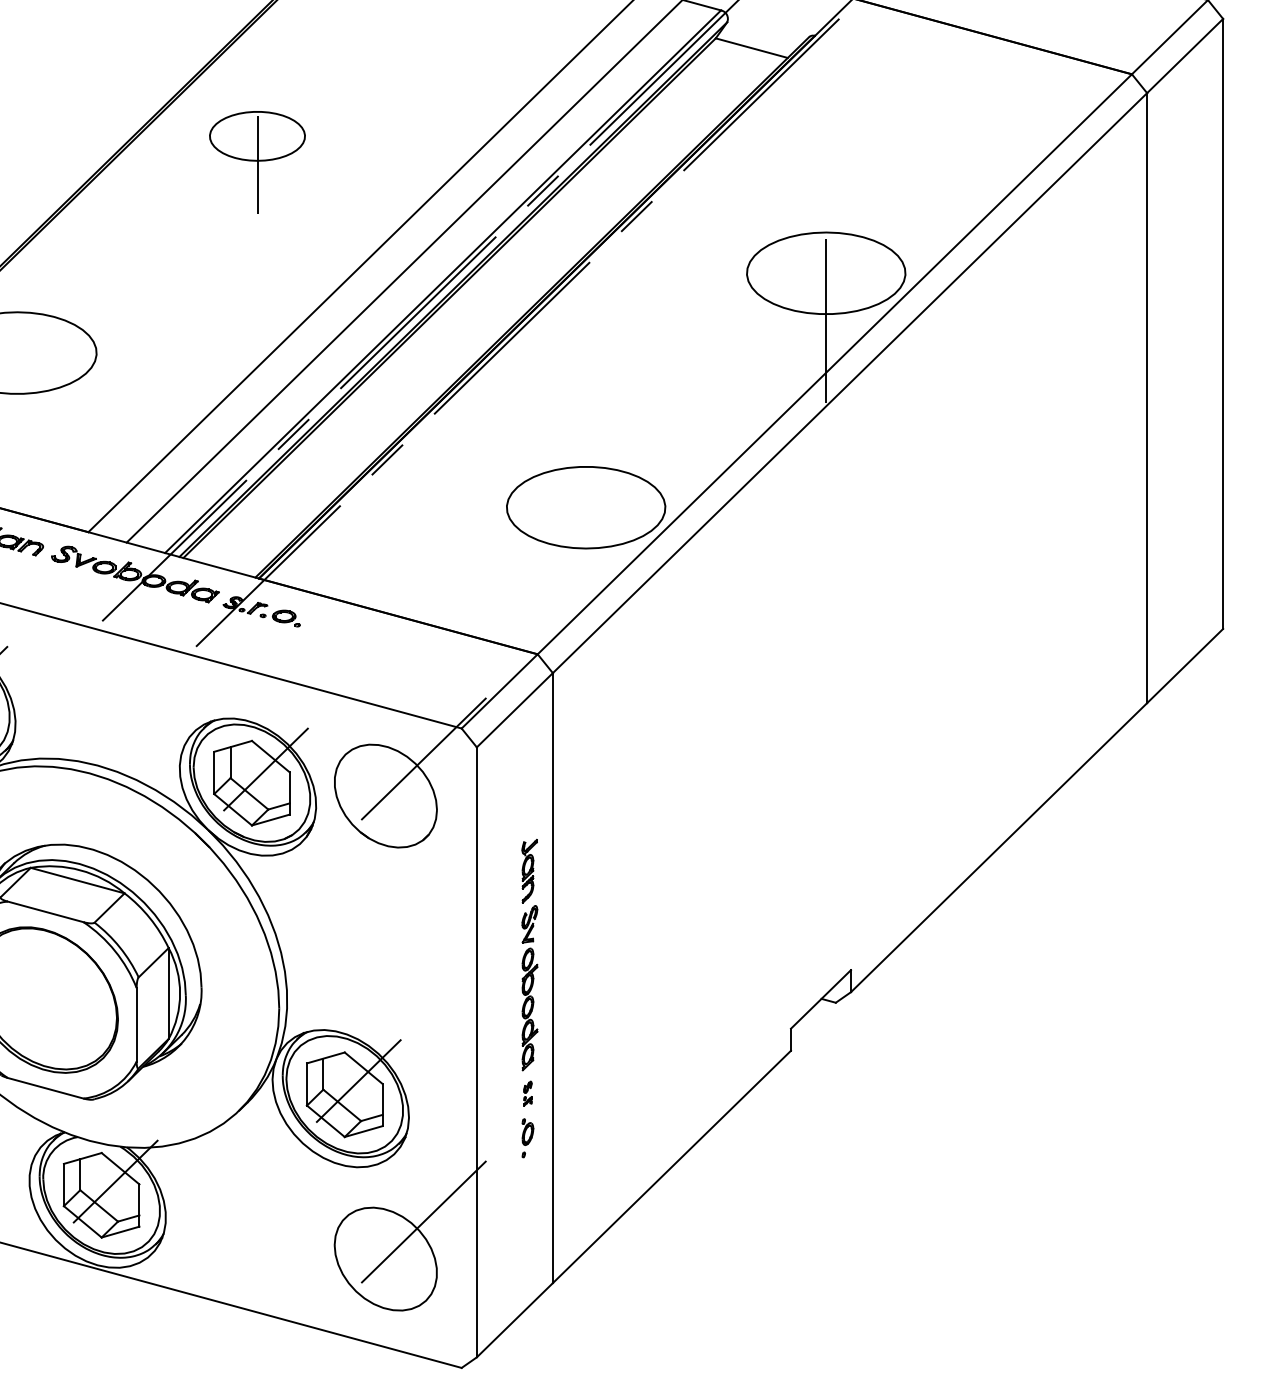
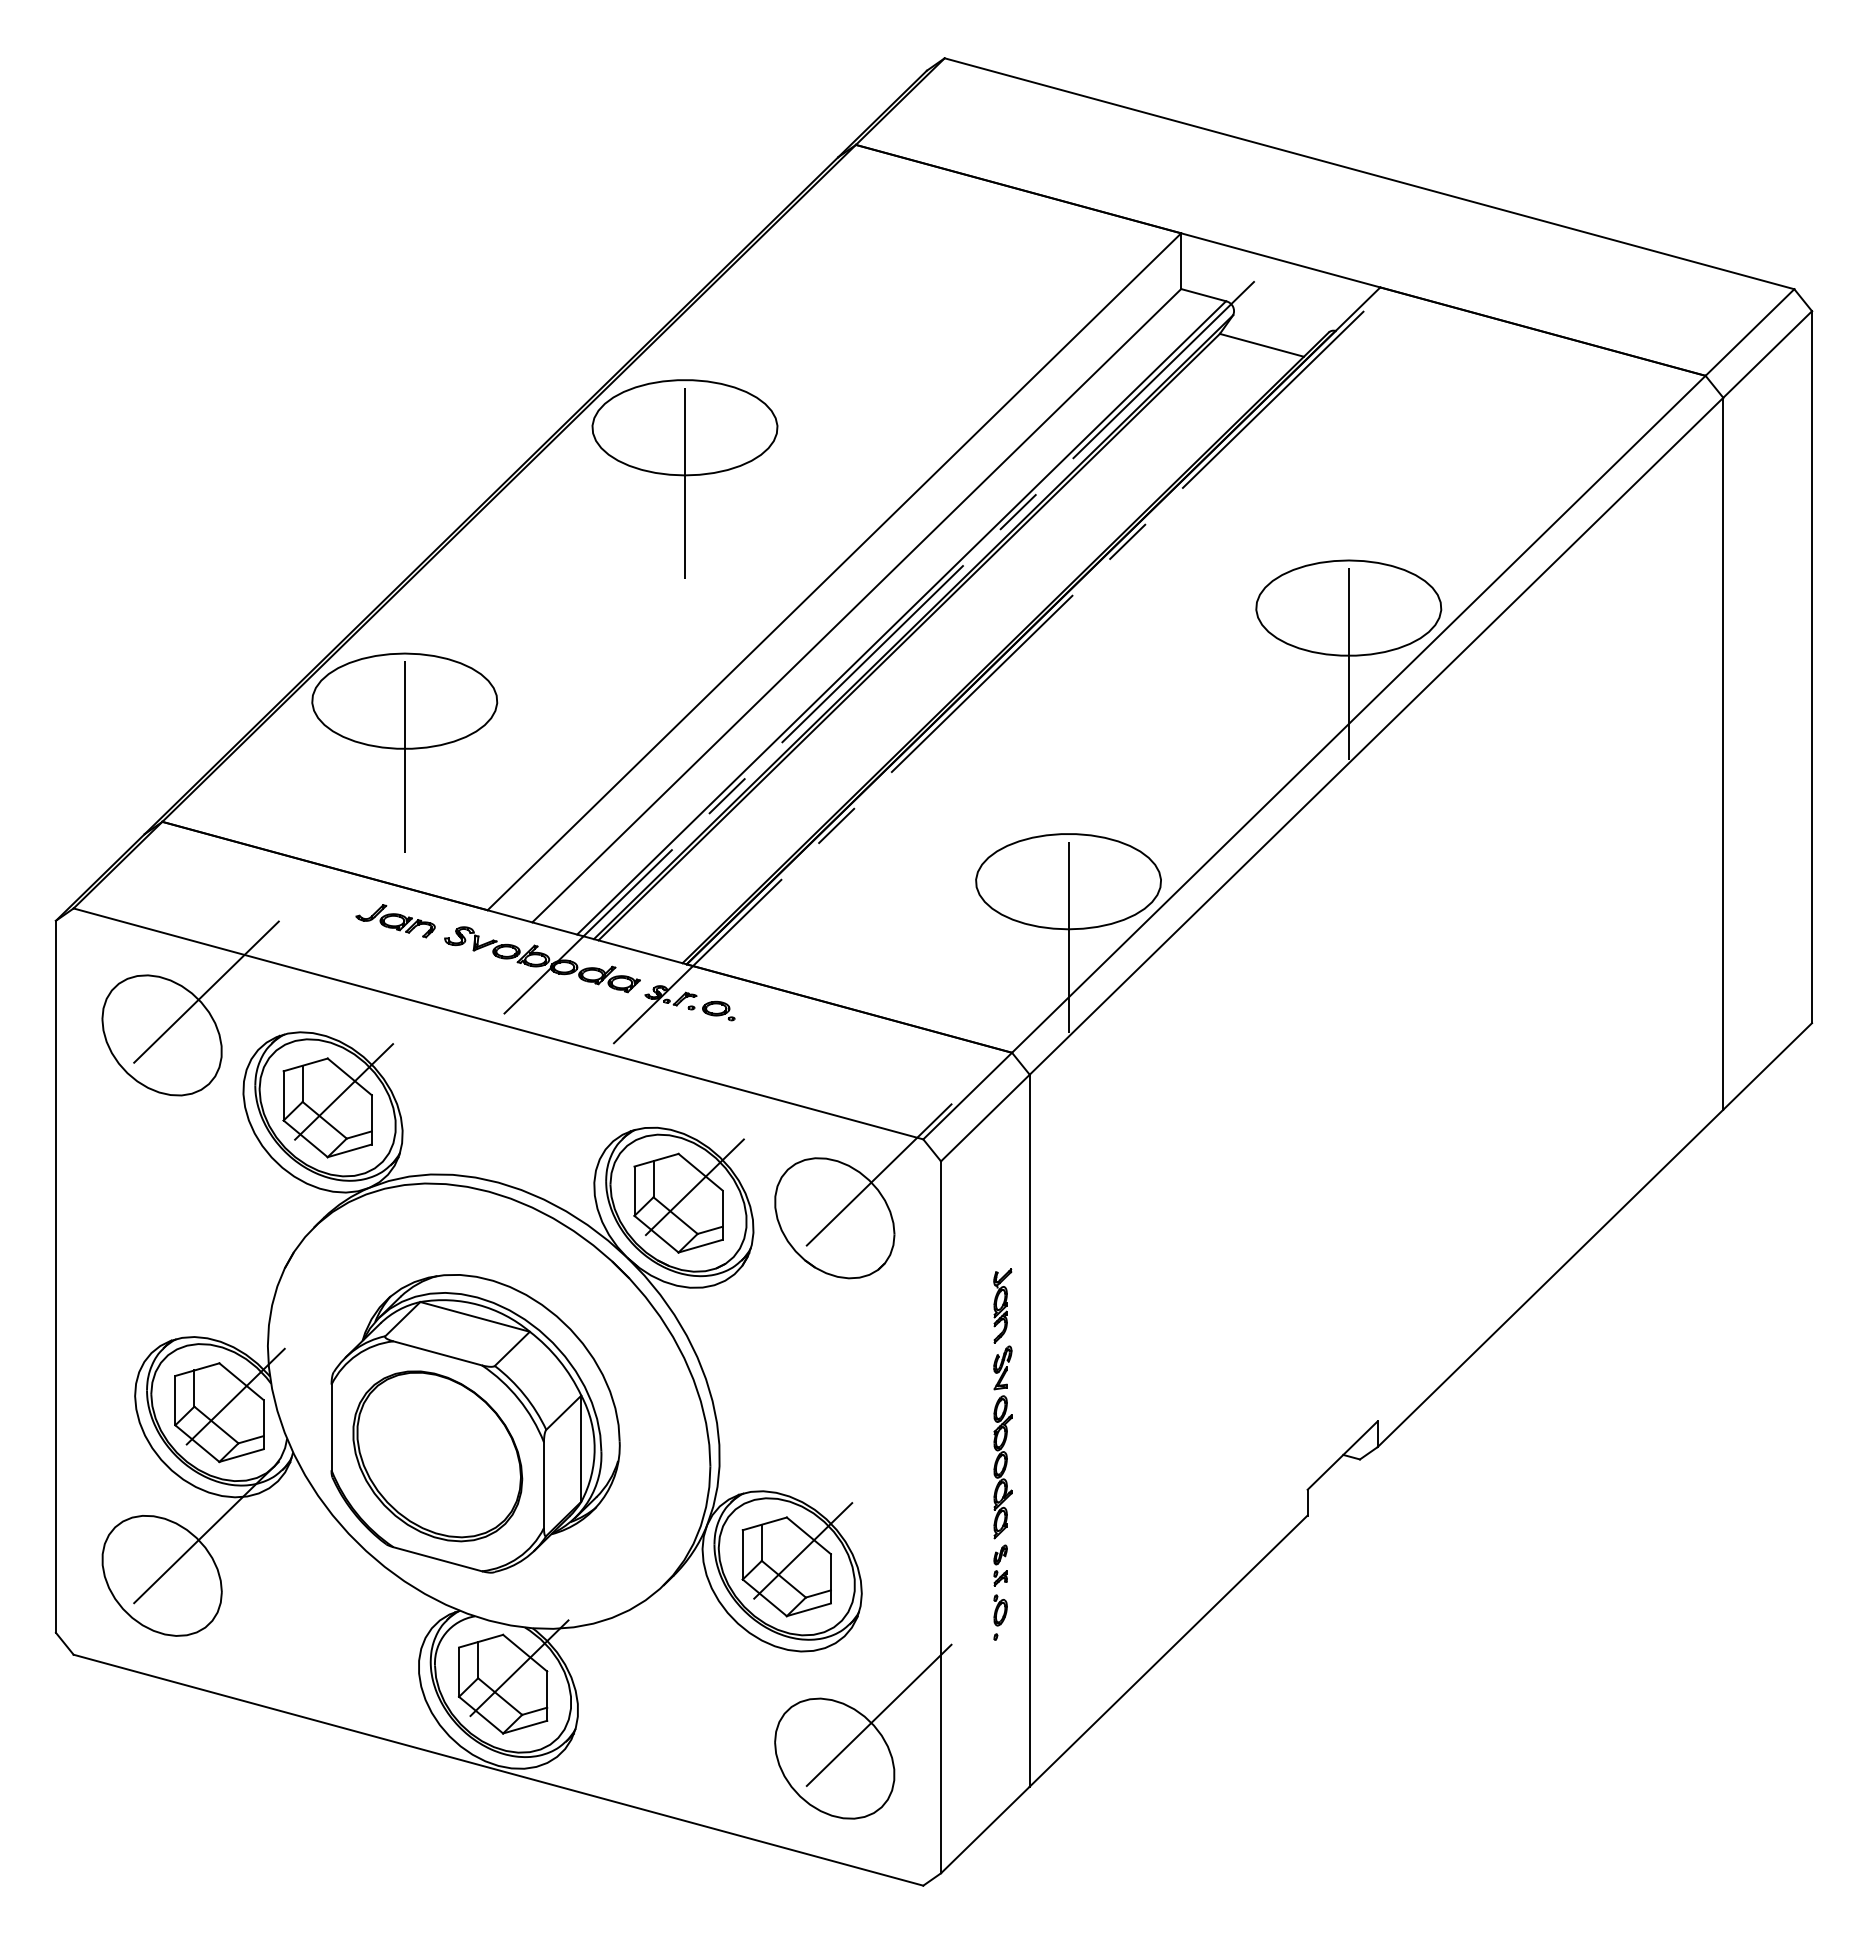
part: (257, 162) -> (684, 478), size x1.67
line: (17, 400) -> (404, 756), added
line: (586, 555) -> (1068, 937), added
part: (527, 1093) -> (1000, 1565), size x1.43

